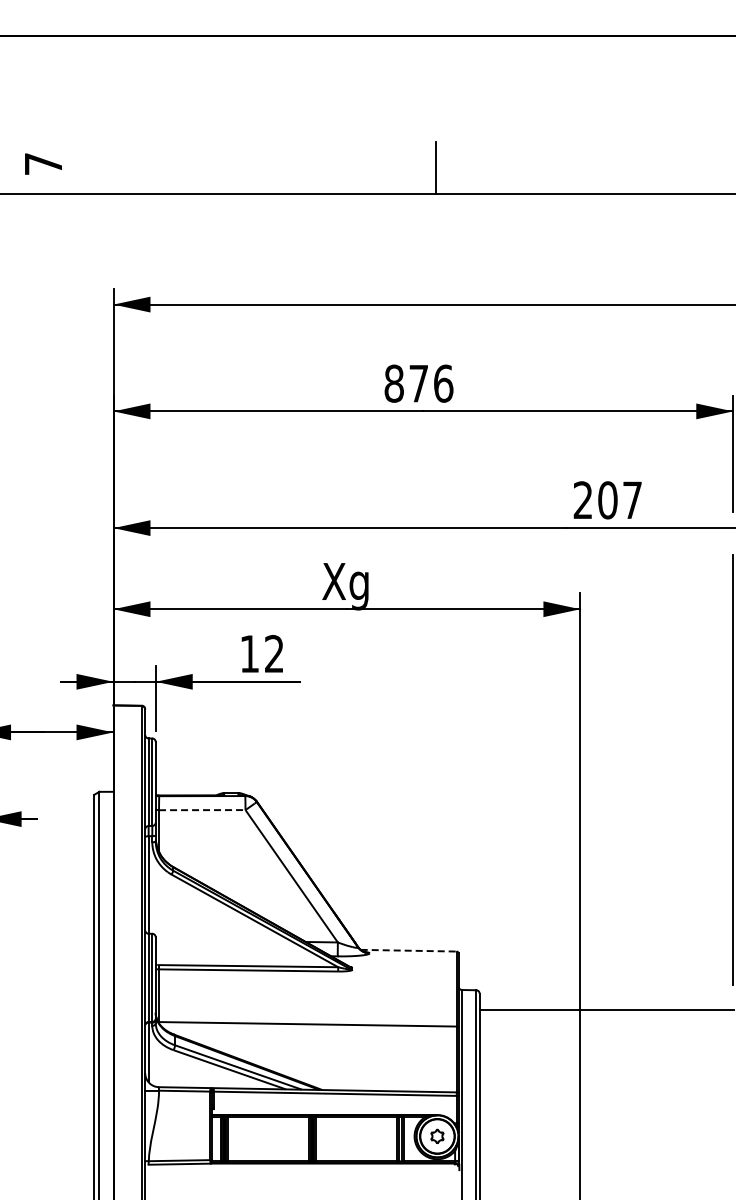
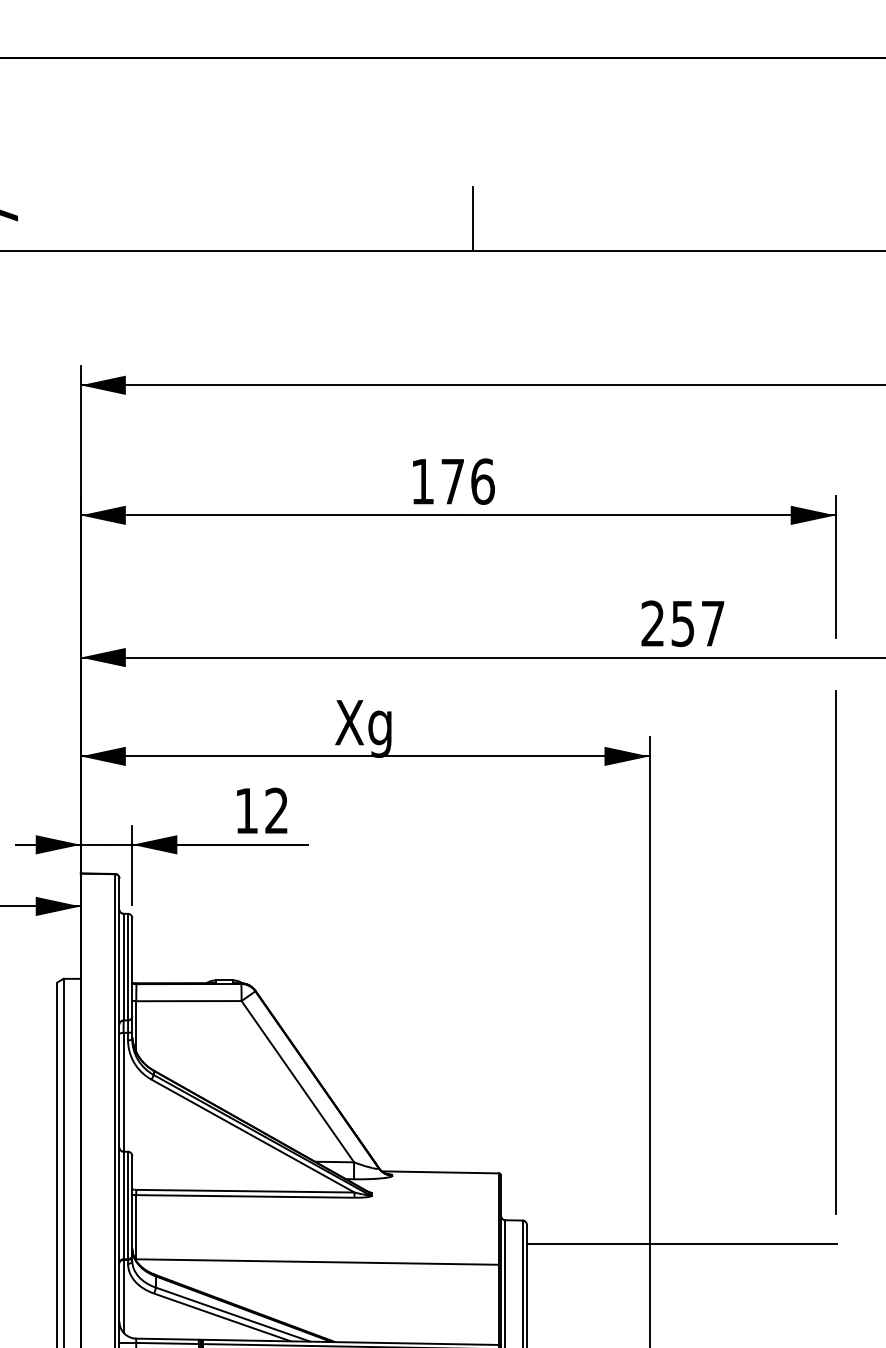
text: (393, 383) -> (421, 481), 876 -> 176
text: (607, 500) -> (682, 623), 207 -> 257
line: (202, 810) -> (189, 1001), dashed -> solid
line: (409, 950) -> (441, 1172), dashed -> solid

